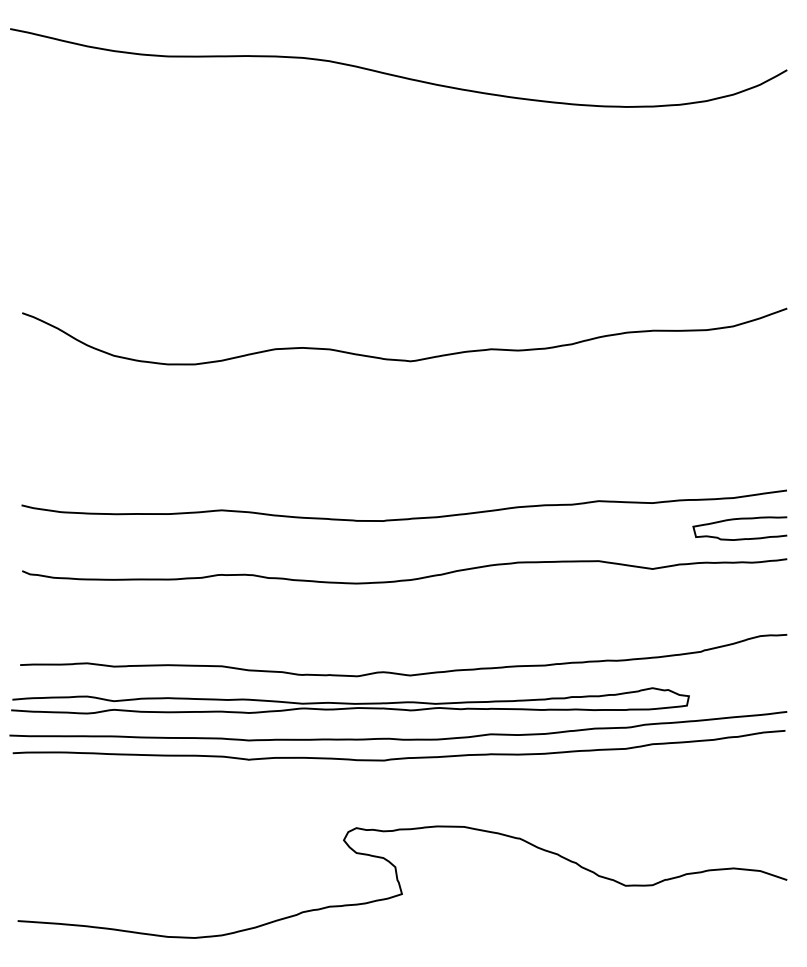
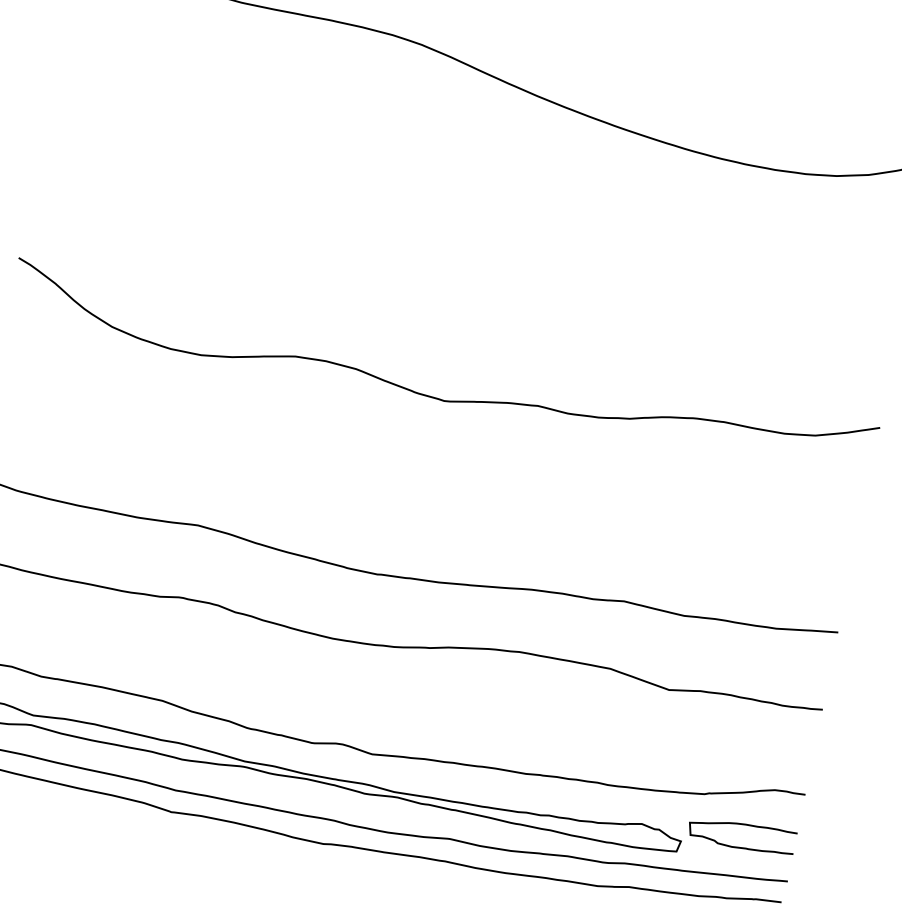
curve: (739, 519) -> (743, 825), moved

